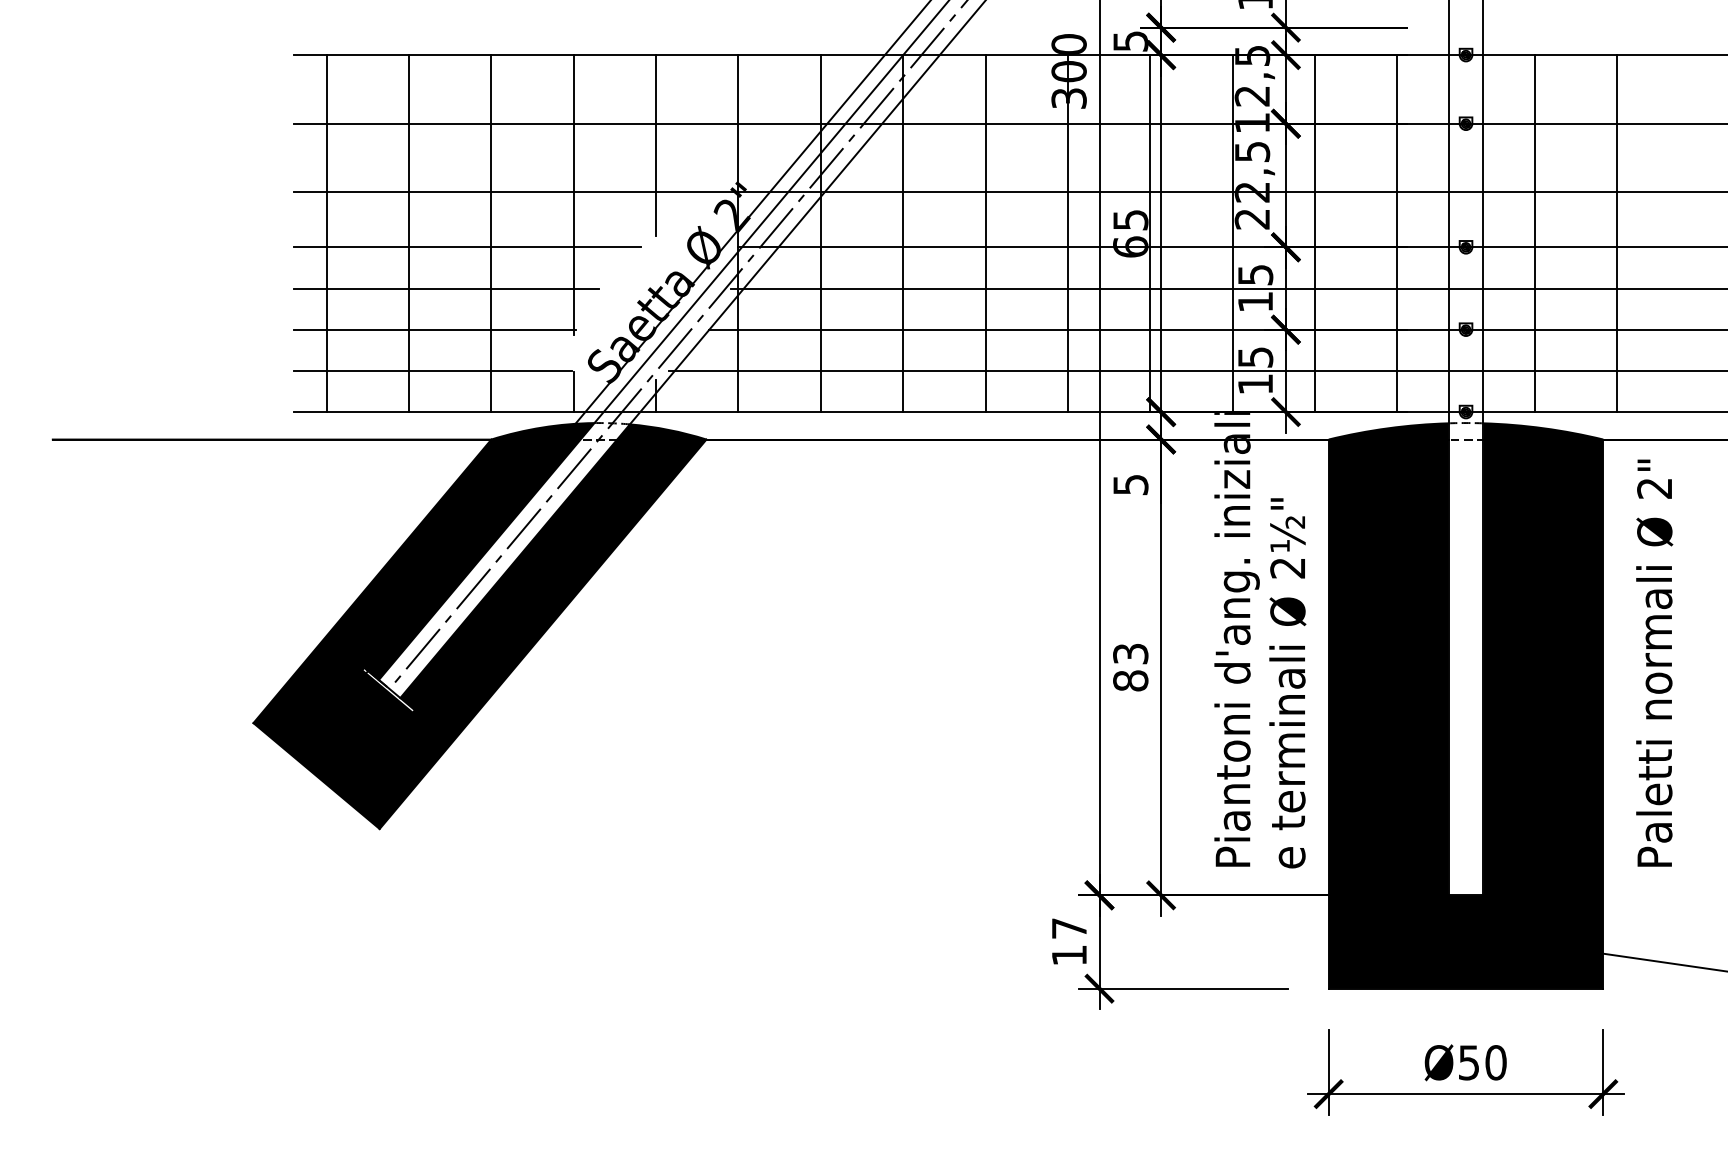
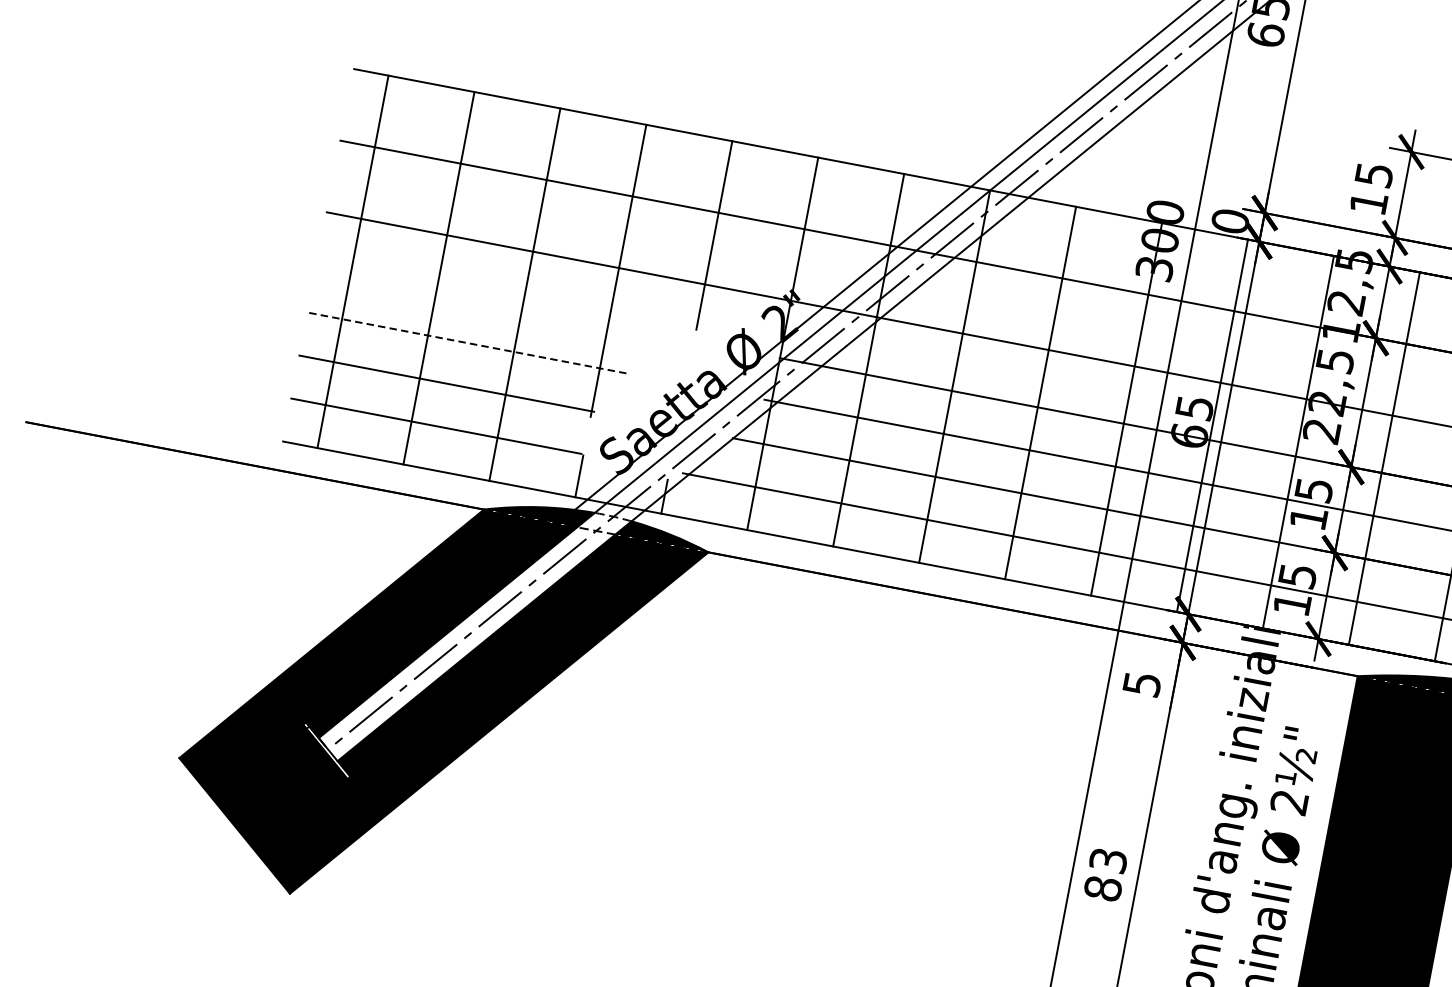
text: (1130, 40) -> (1230, 220), 5 -> 0
line: (466, 247) -> (496, 304), removed
line: (446, 288) -> (467, 343), solid -> dashed

